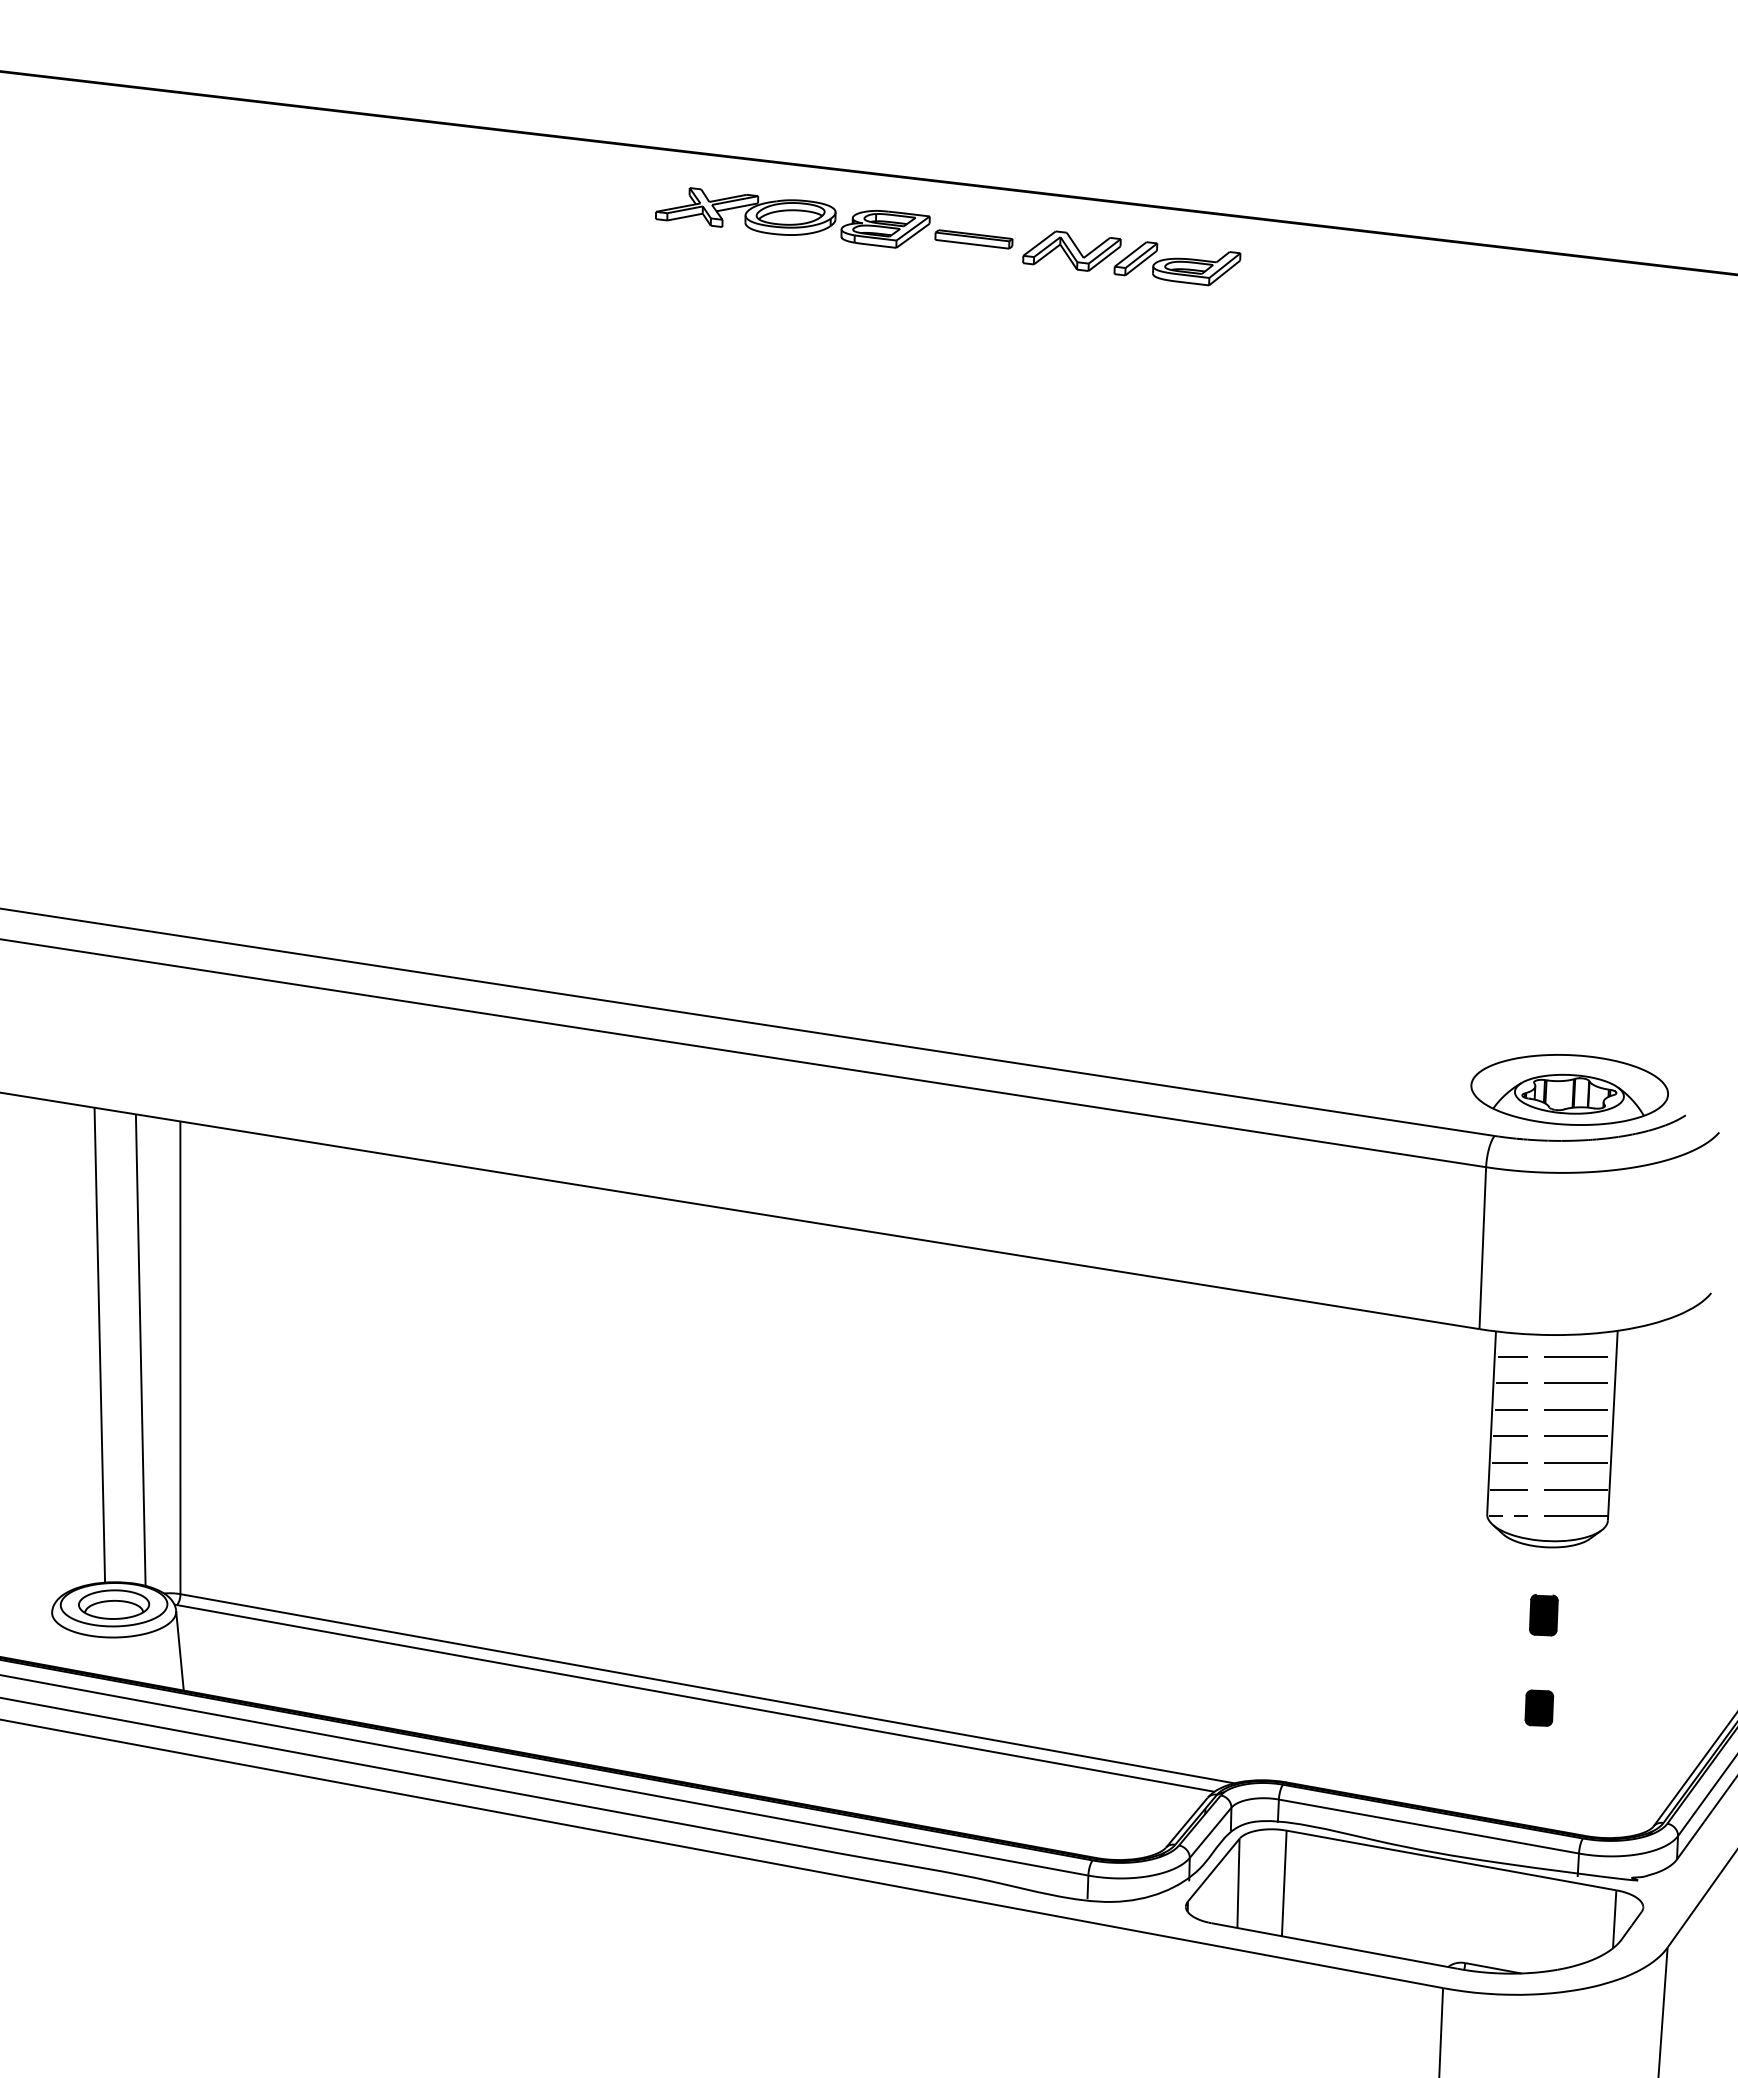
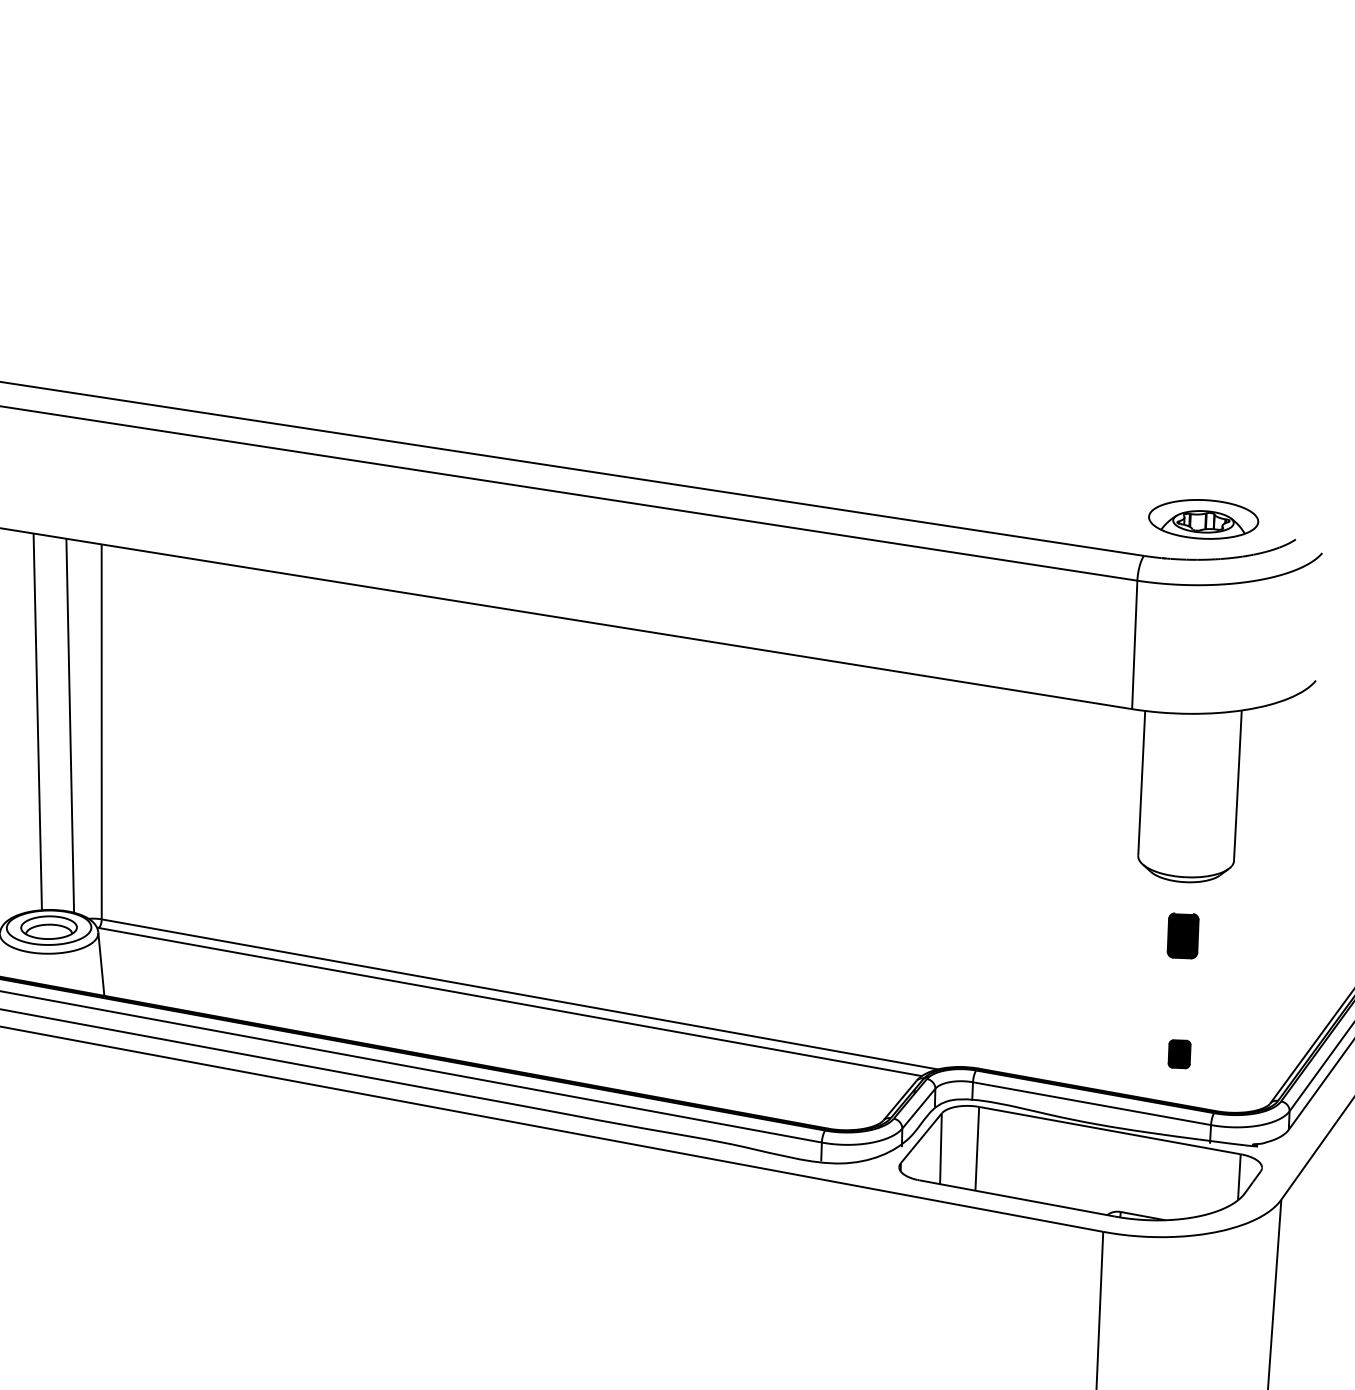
part: (1569, 1089) -> (1203, 519), size x0.7
hatch: (1547, 1436) -> (1186, 794), removed
part: (1543, 1615) -> (1182, 936), size x1.4
part: (1539, 1707) -> (1179, 1053), moved

